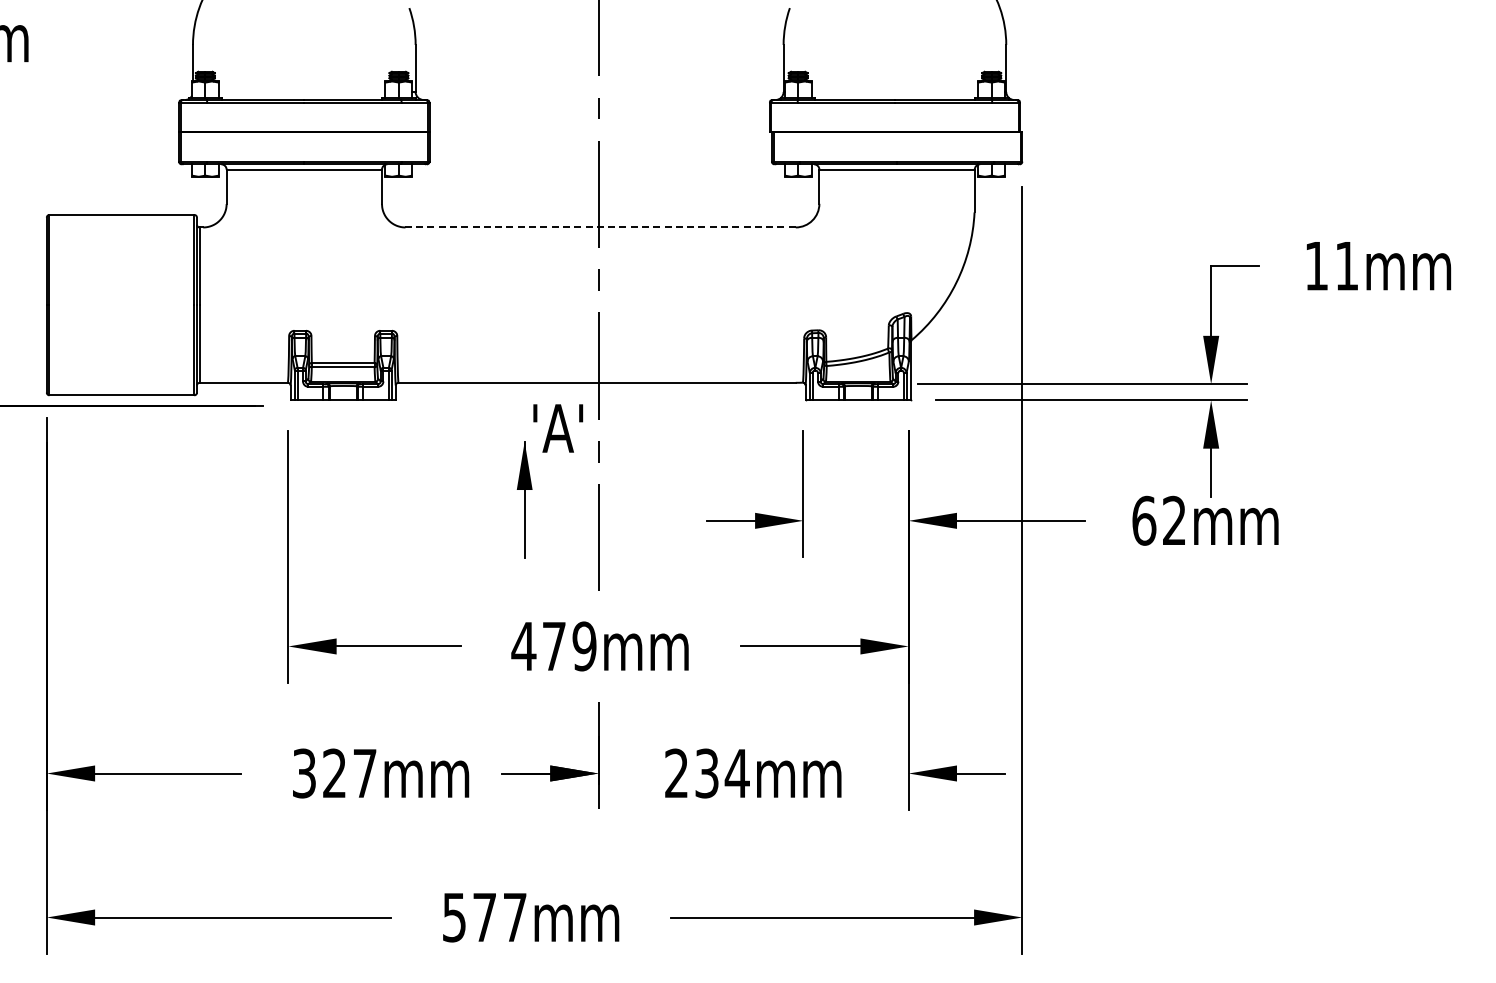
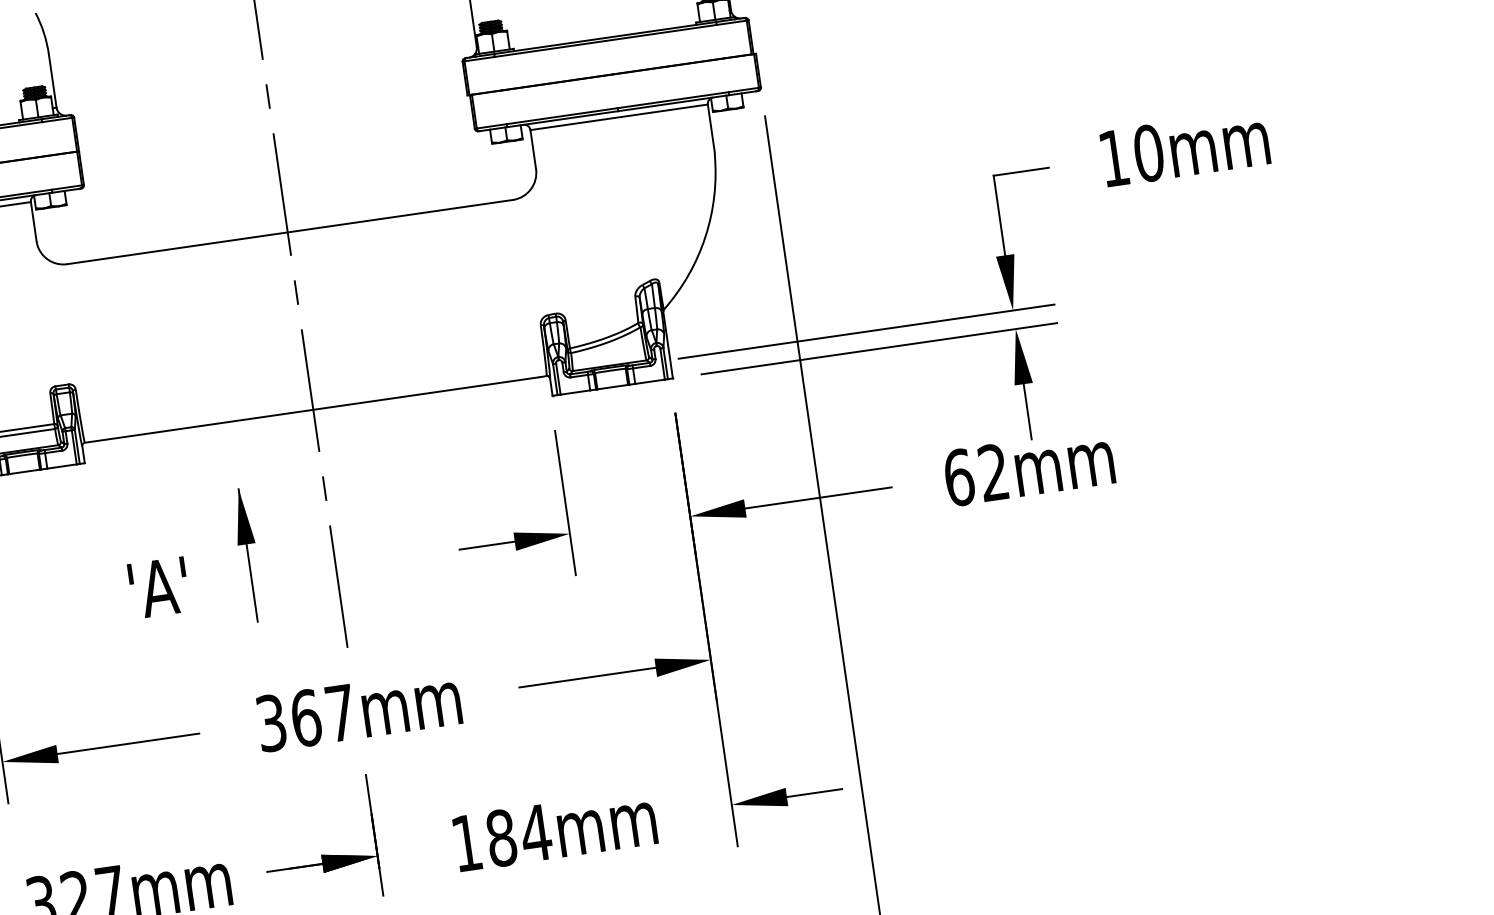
line: (600, 227) -> (289, 232), dashed -> solid
text: (1347, 266) -> (1149, 153), 11mm -> 10mm
text: (558, 428) -> (159, 587), moved
text: (553, 646) -> (305, 718), 479mm -> 367mm
text: (691, 773) -> (483, 840), 234mm -> 184mm

